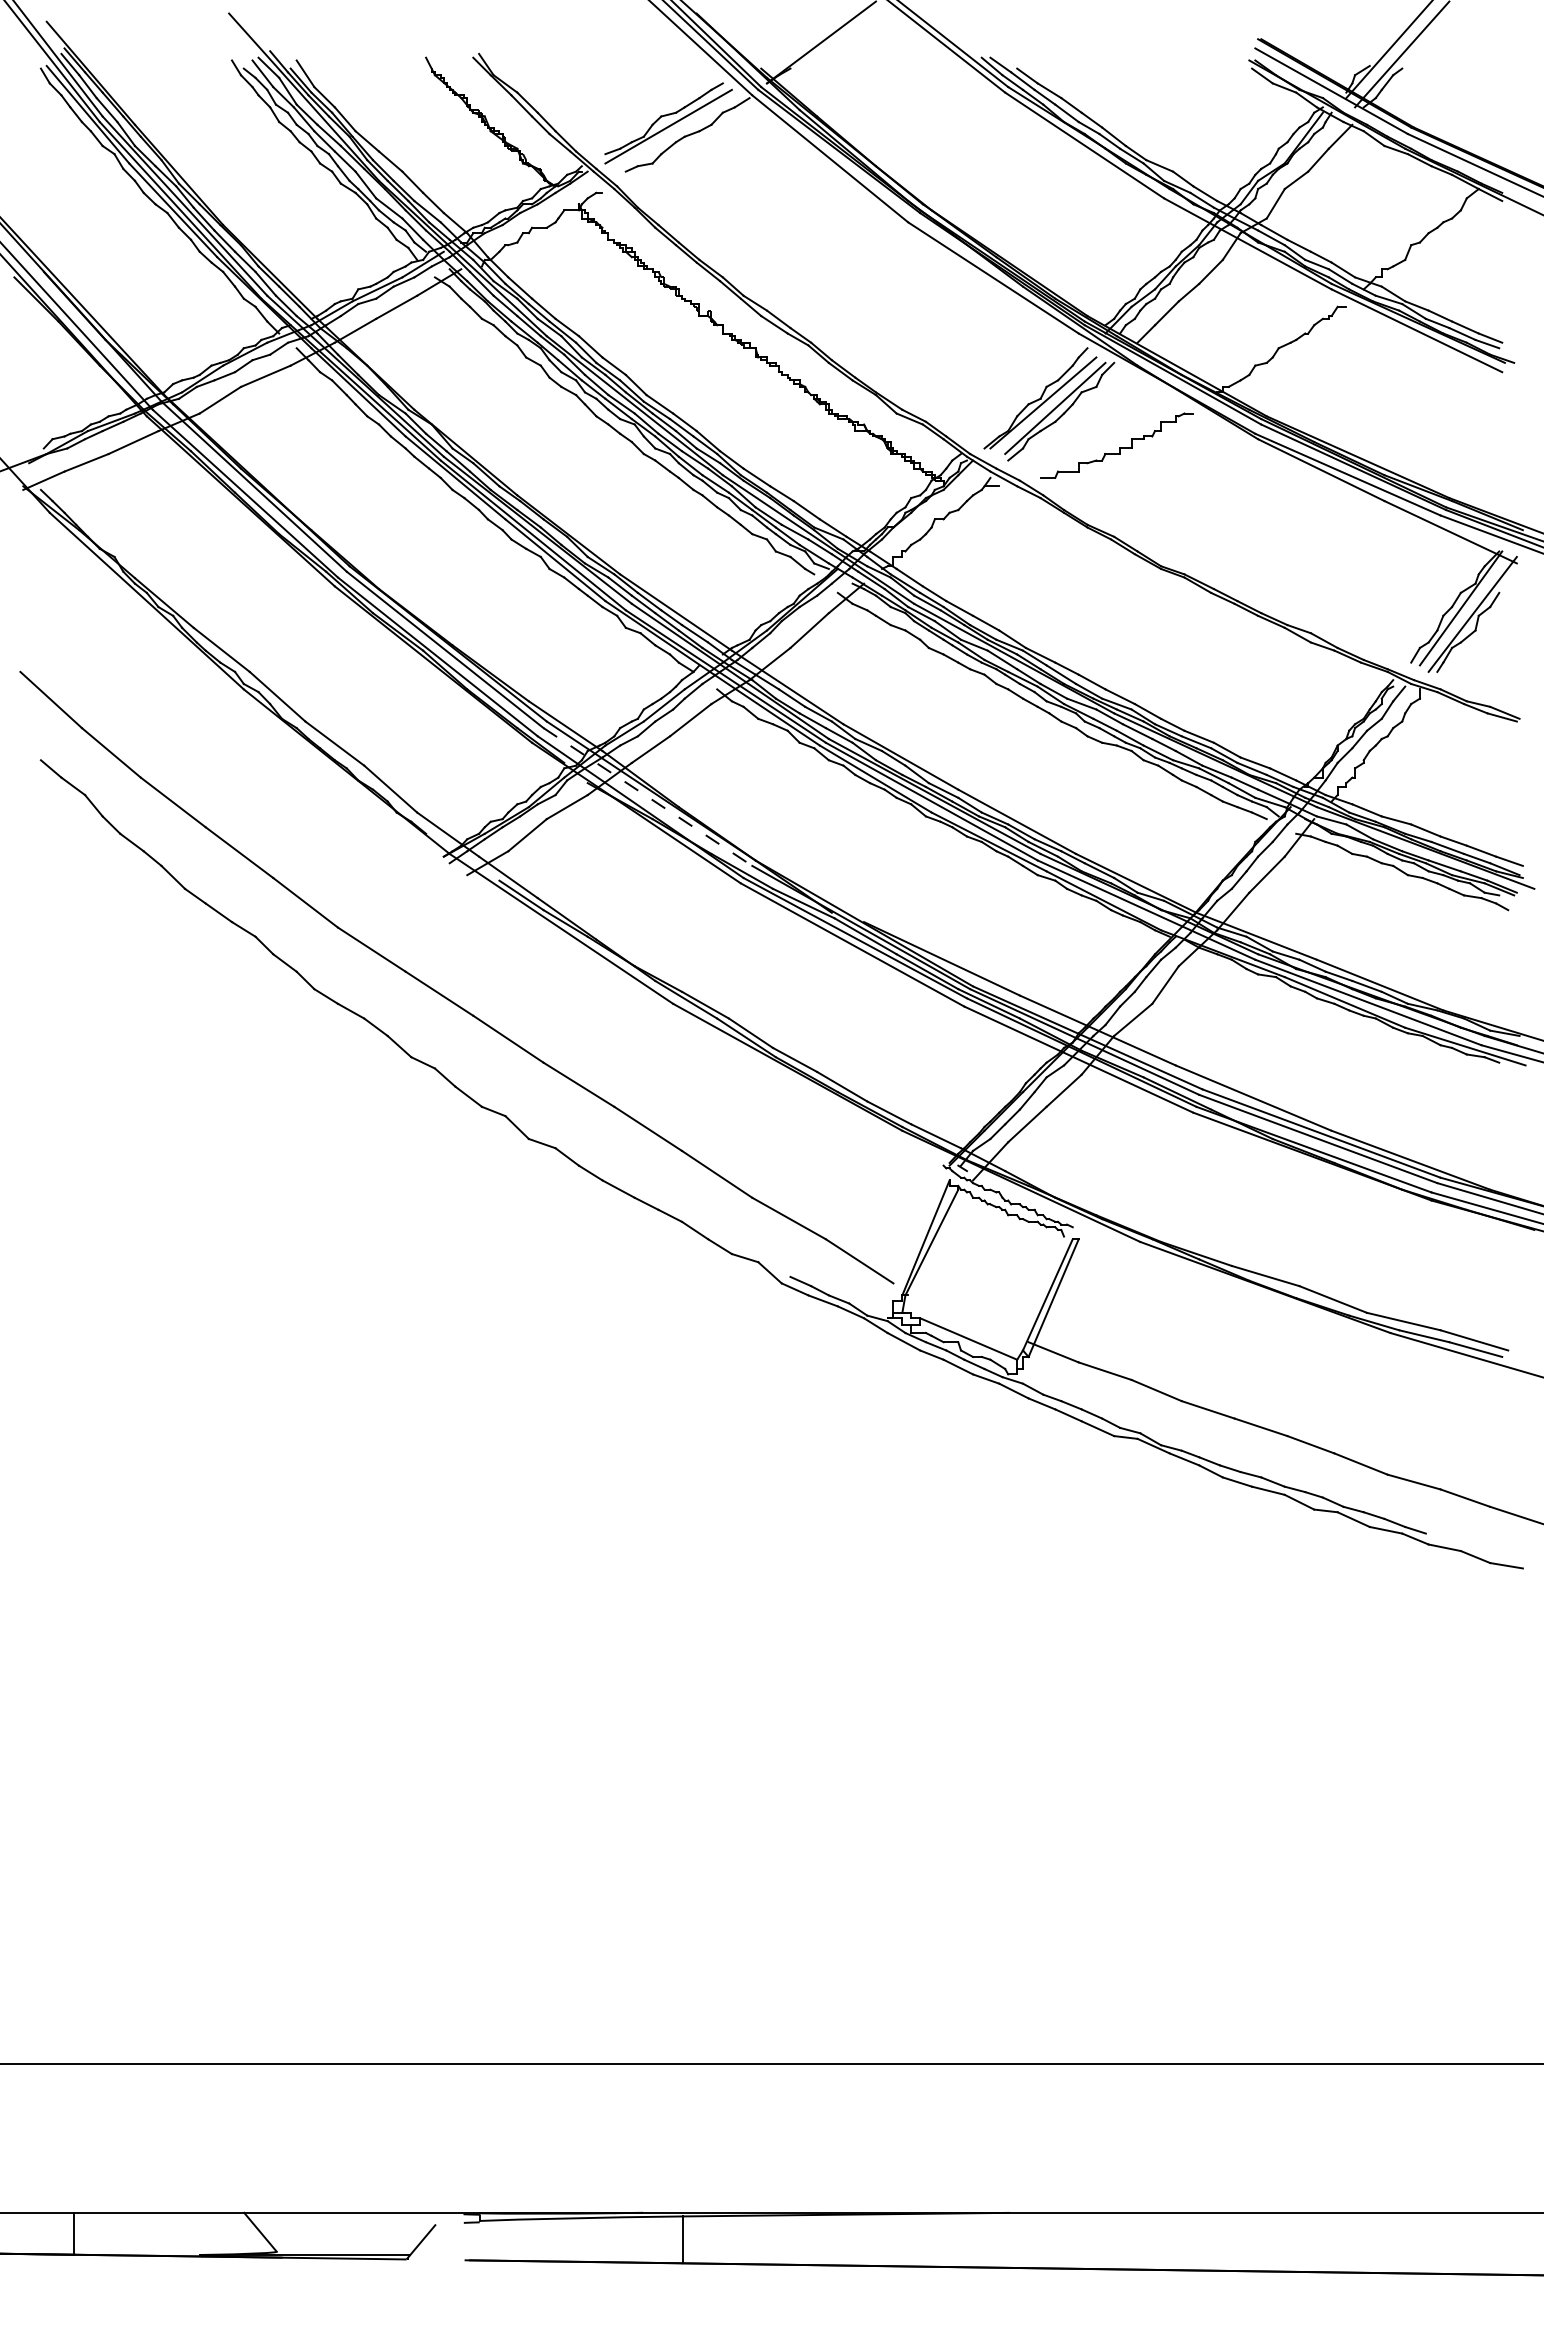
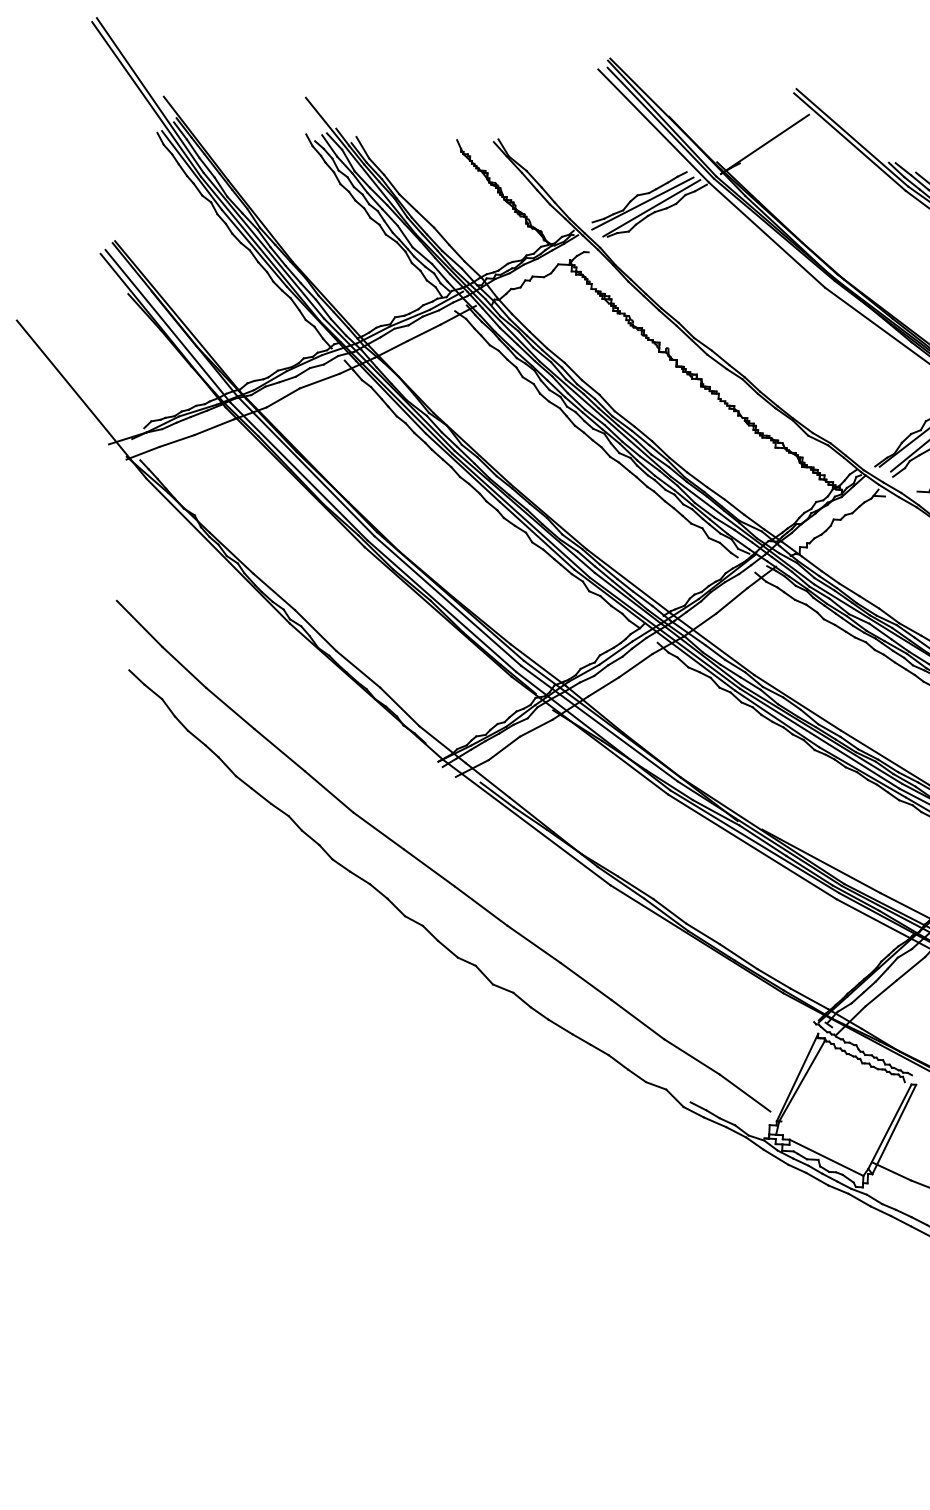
line: (680, 131) -> (651, 207), added
line: (648, 797) -> (599, 724), dashed -> solid

